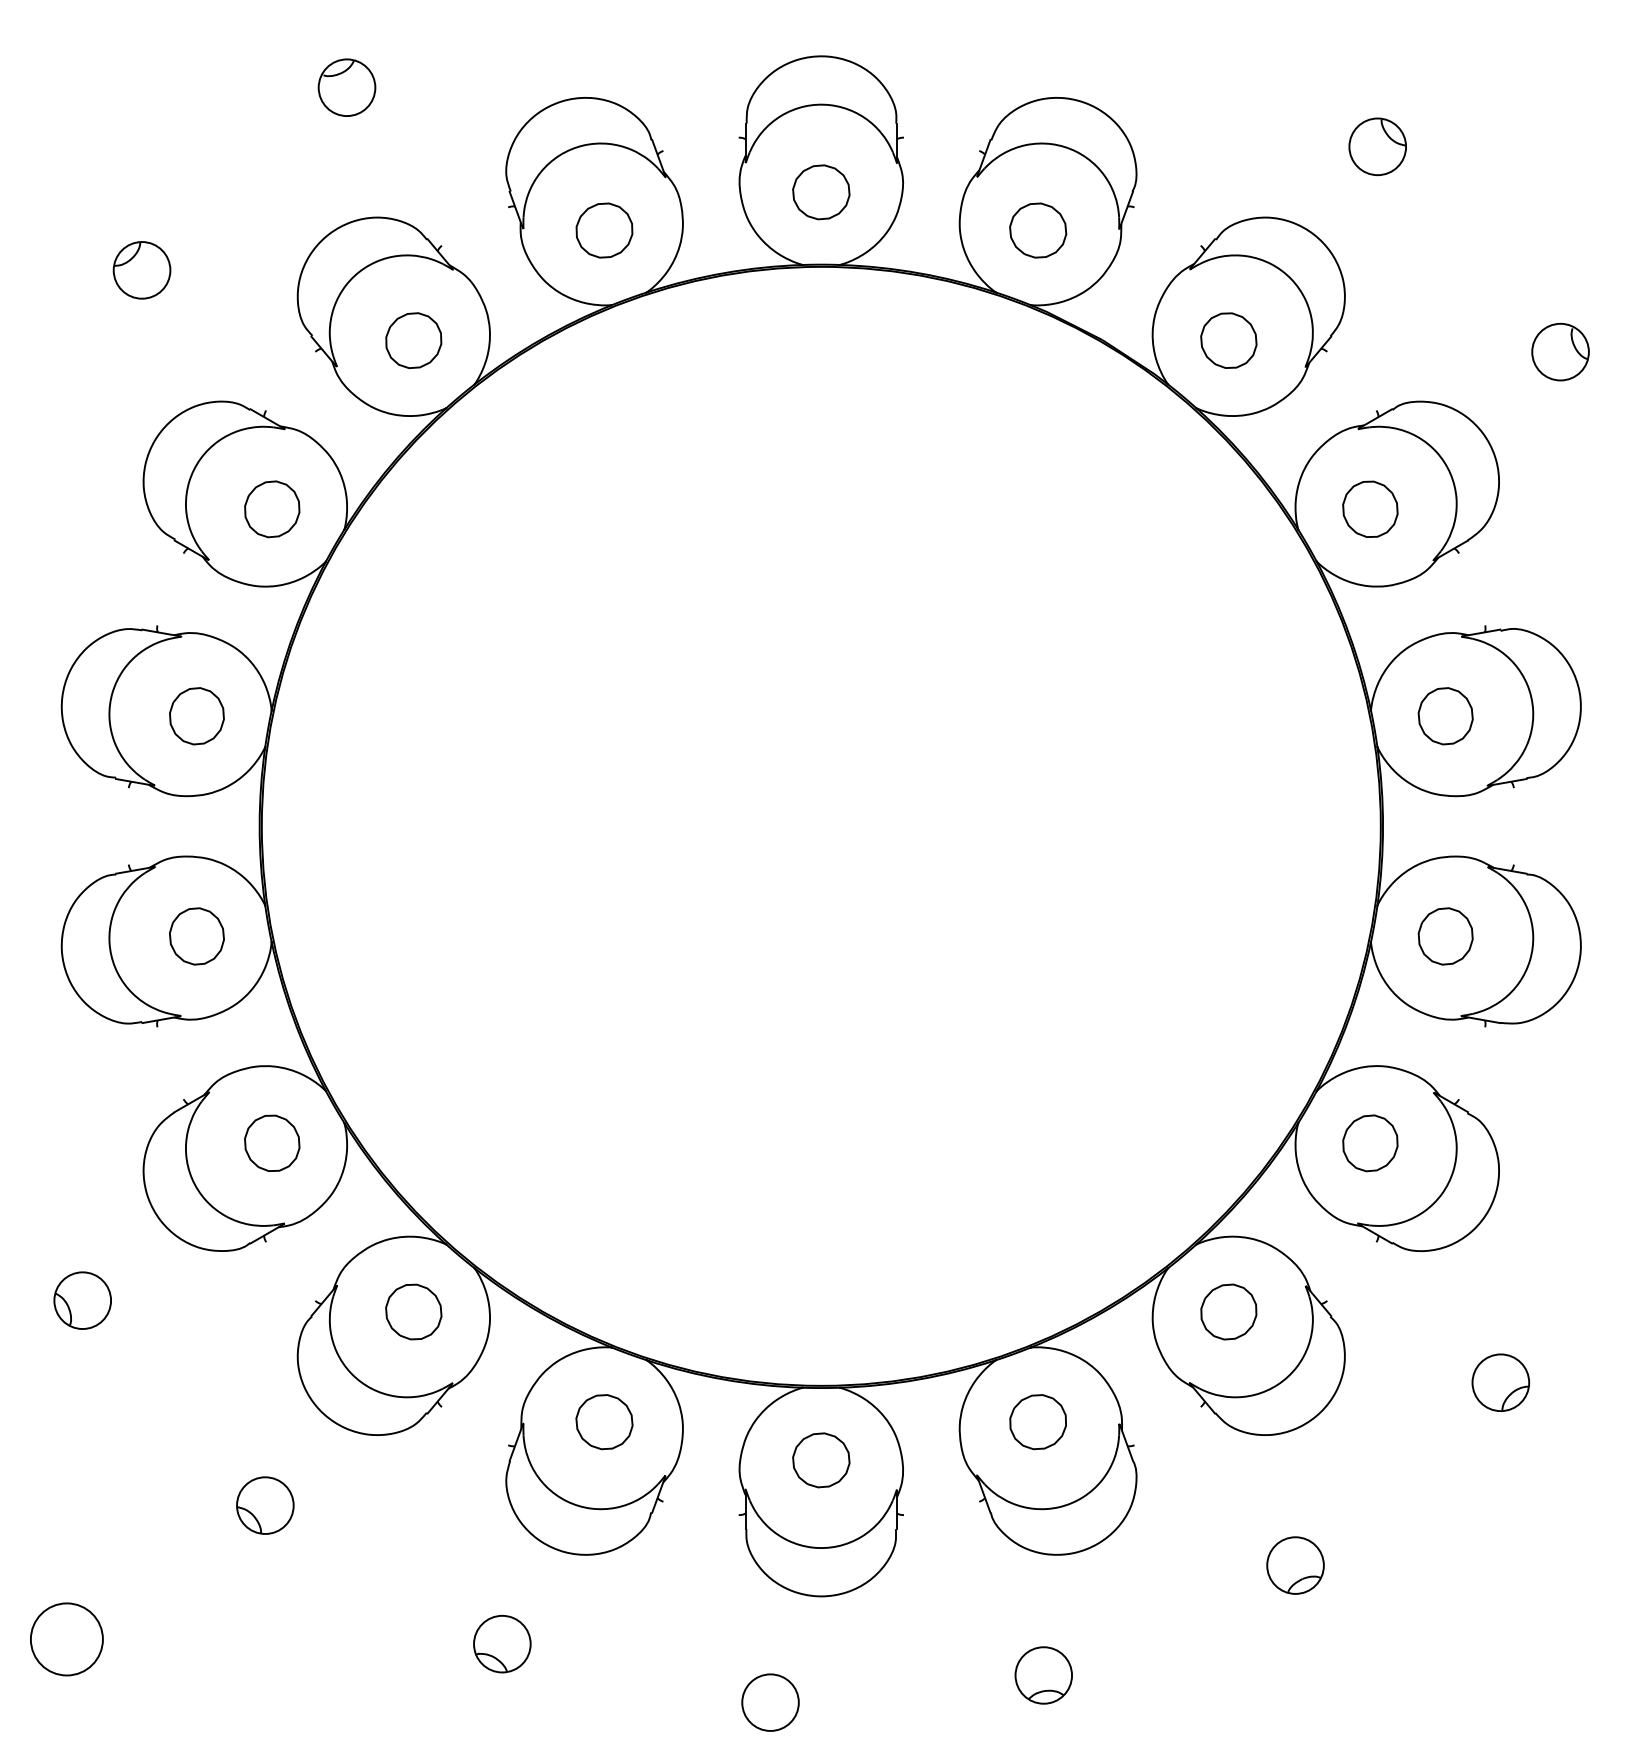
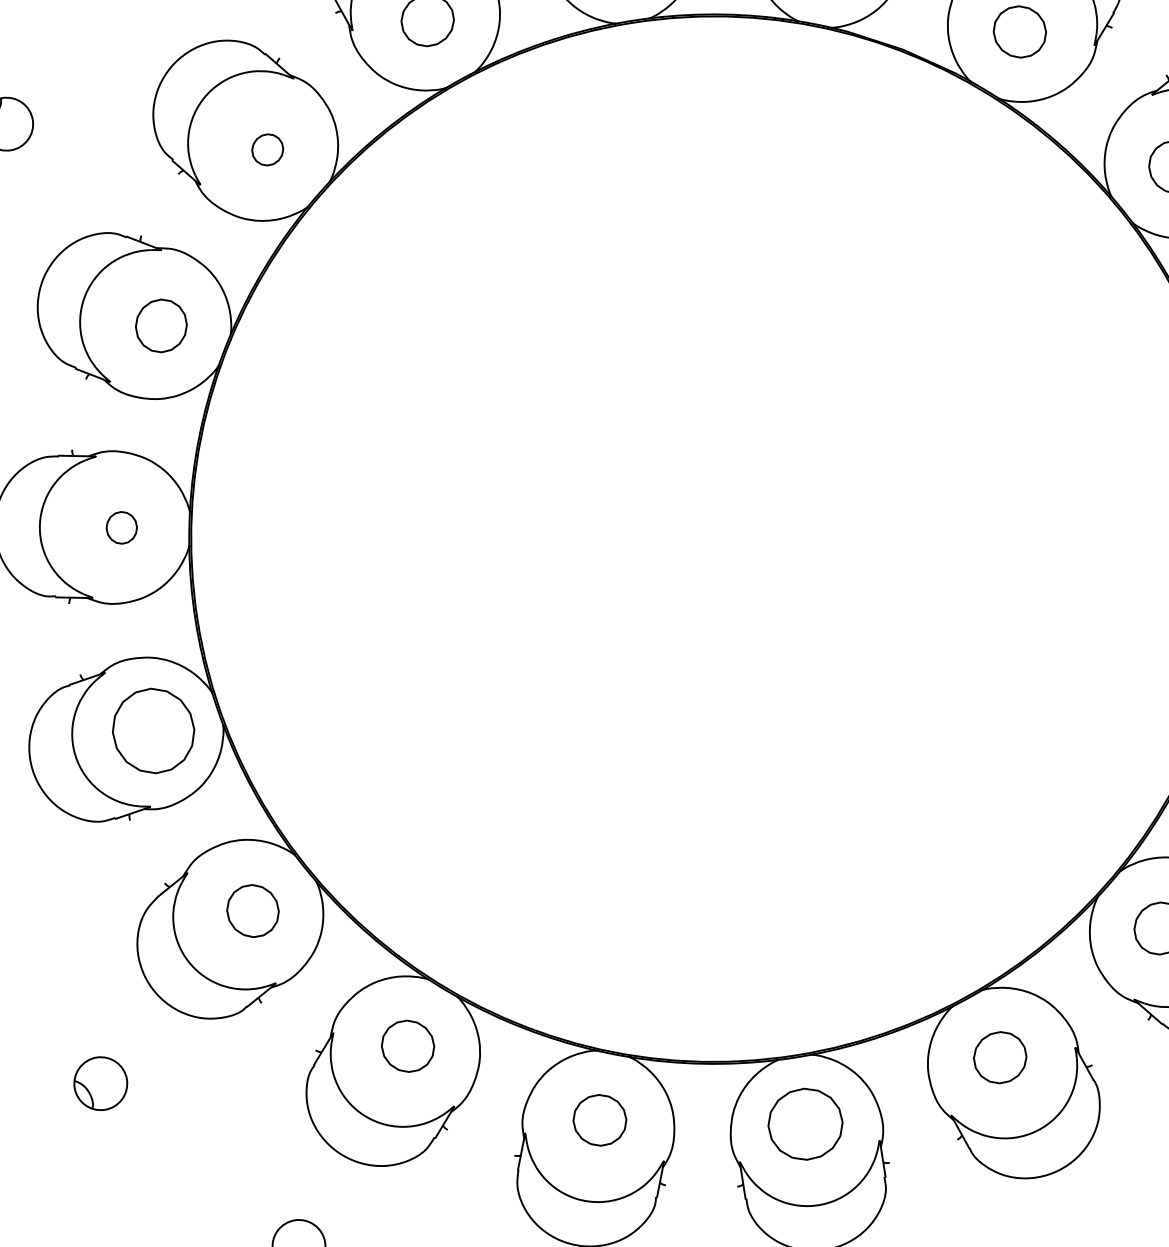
part: (413, 340) -> (267, 149), size x0.6
part: (196, 716) -> (121, 528), size x0.6
part: (196, 936) -> (153, 731), size x1.6
part: (821, 1460) -> (805, 1124), size x1.4

